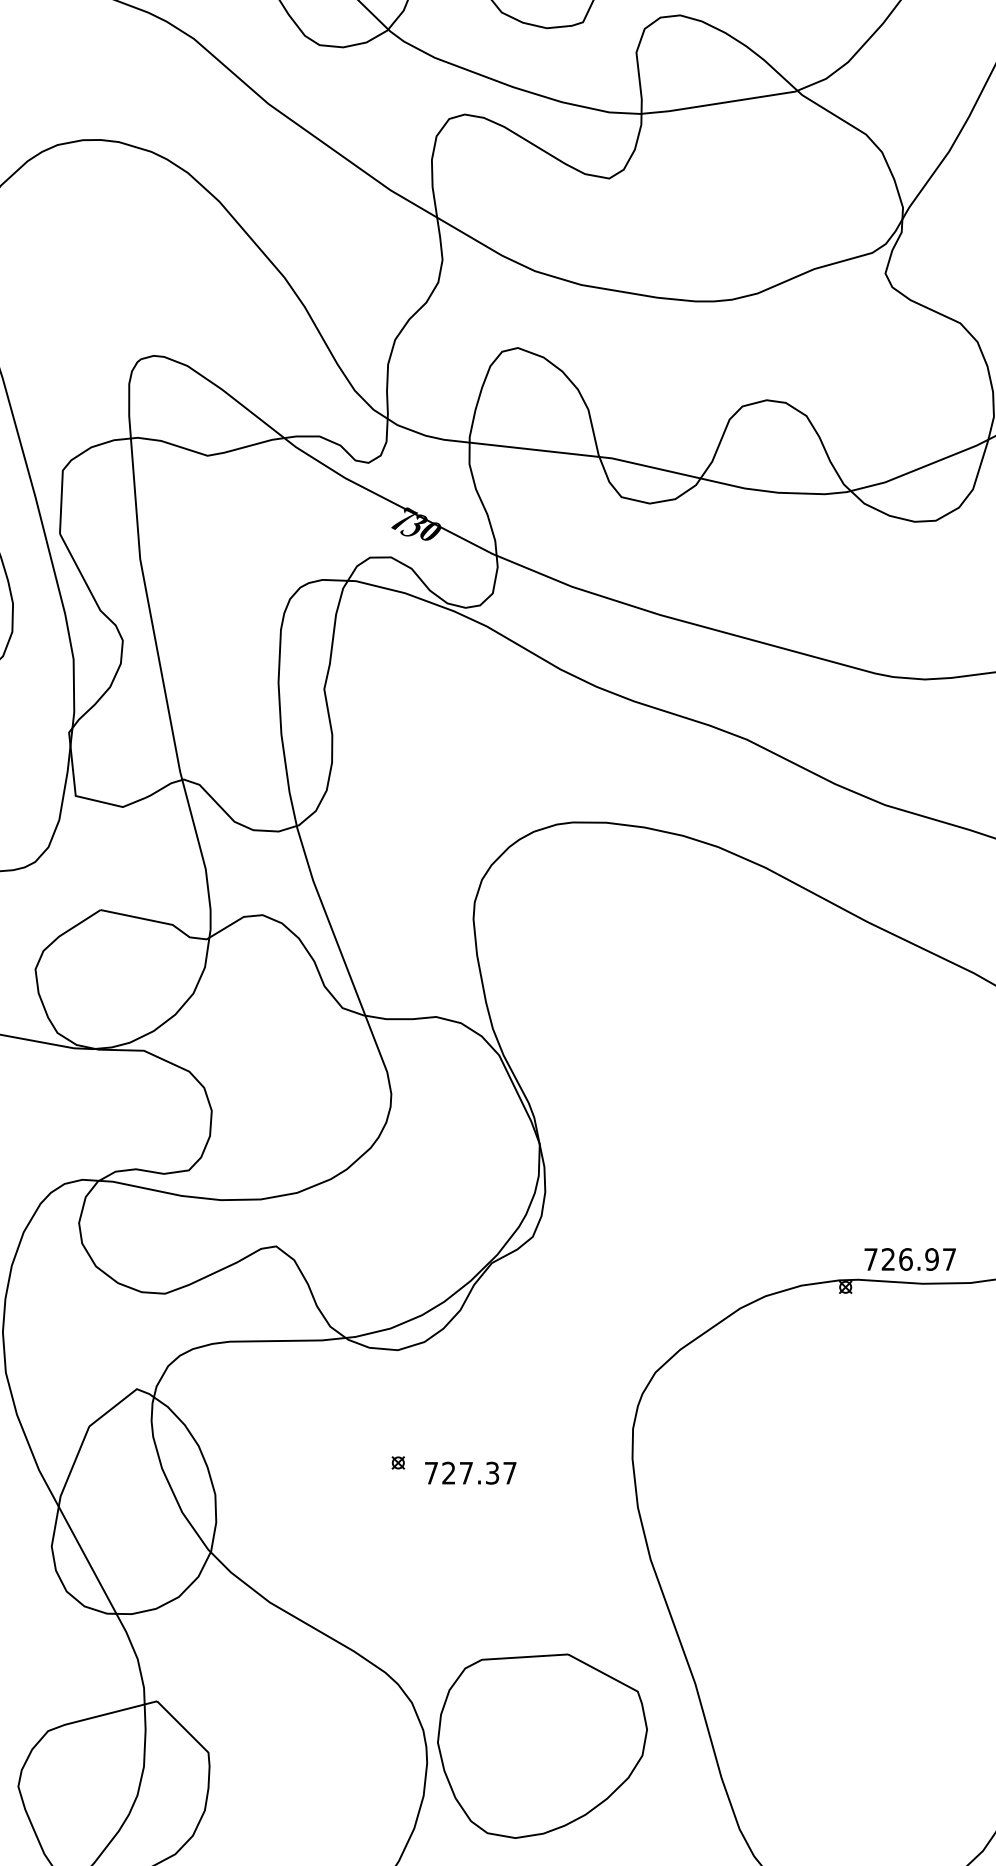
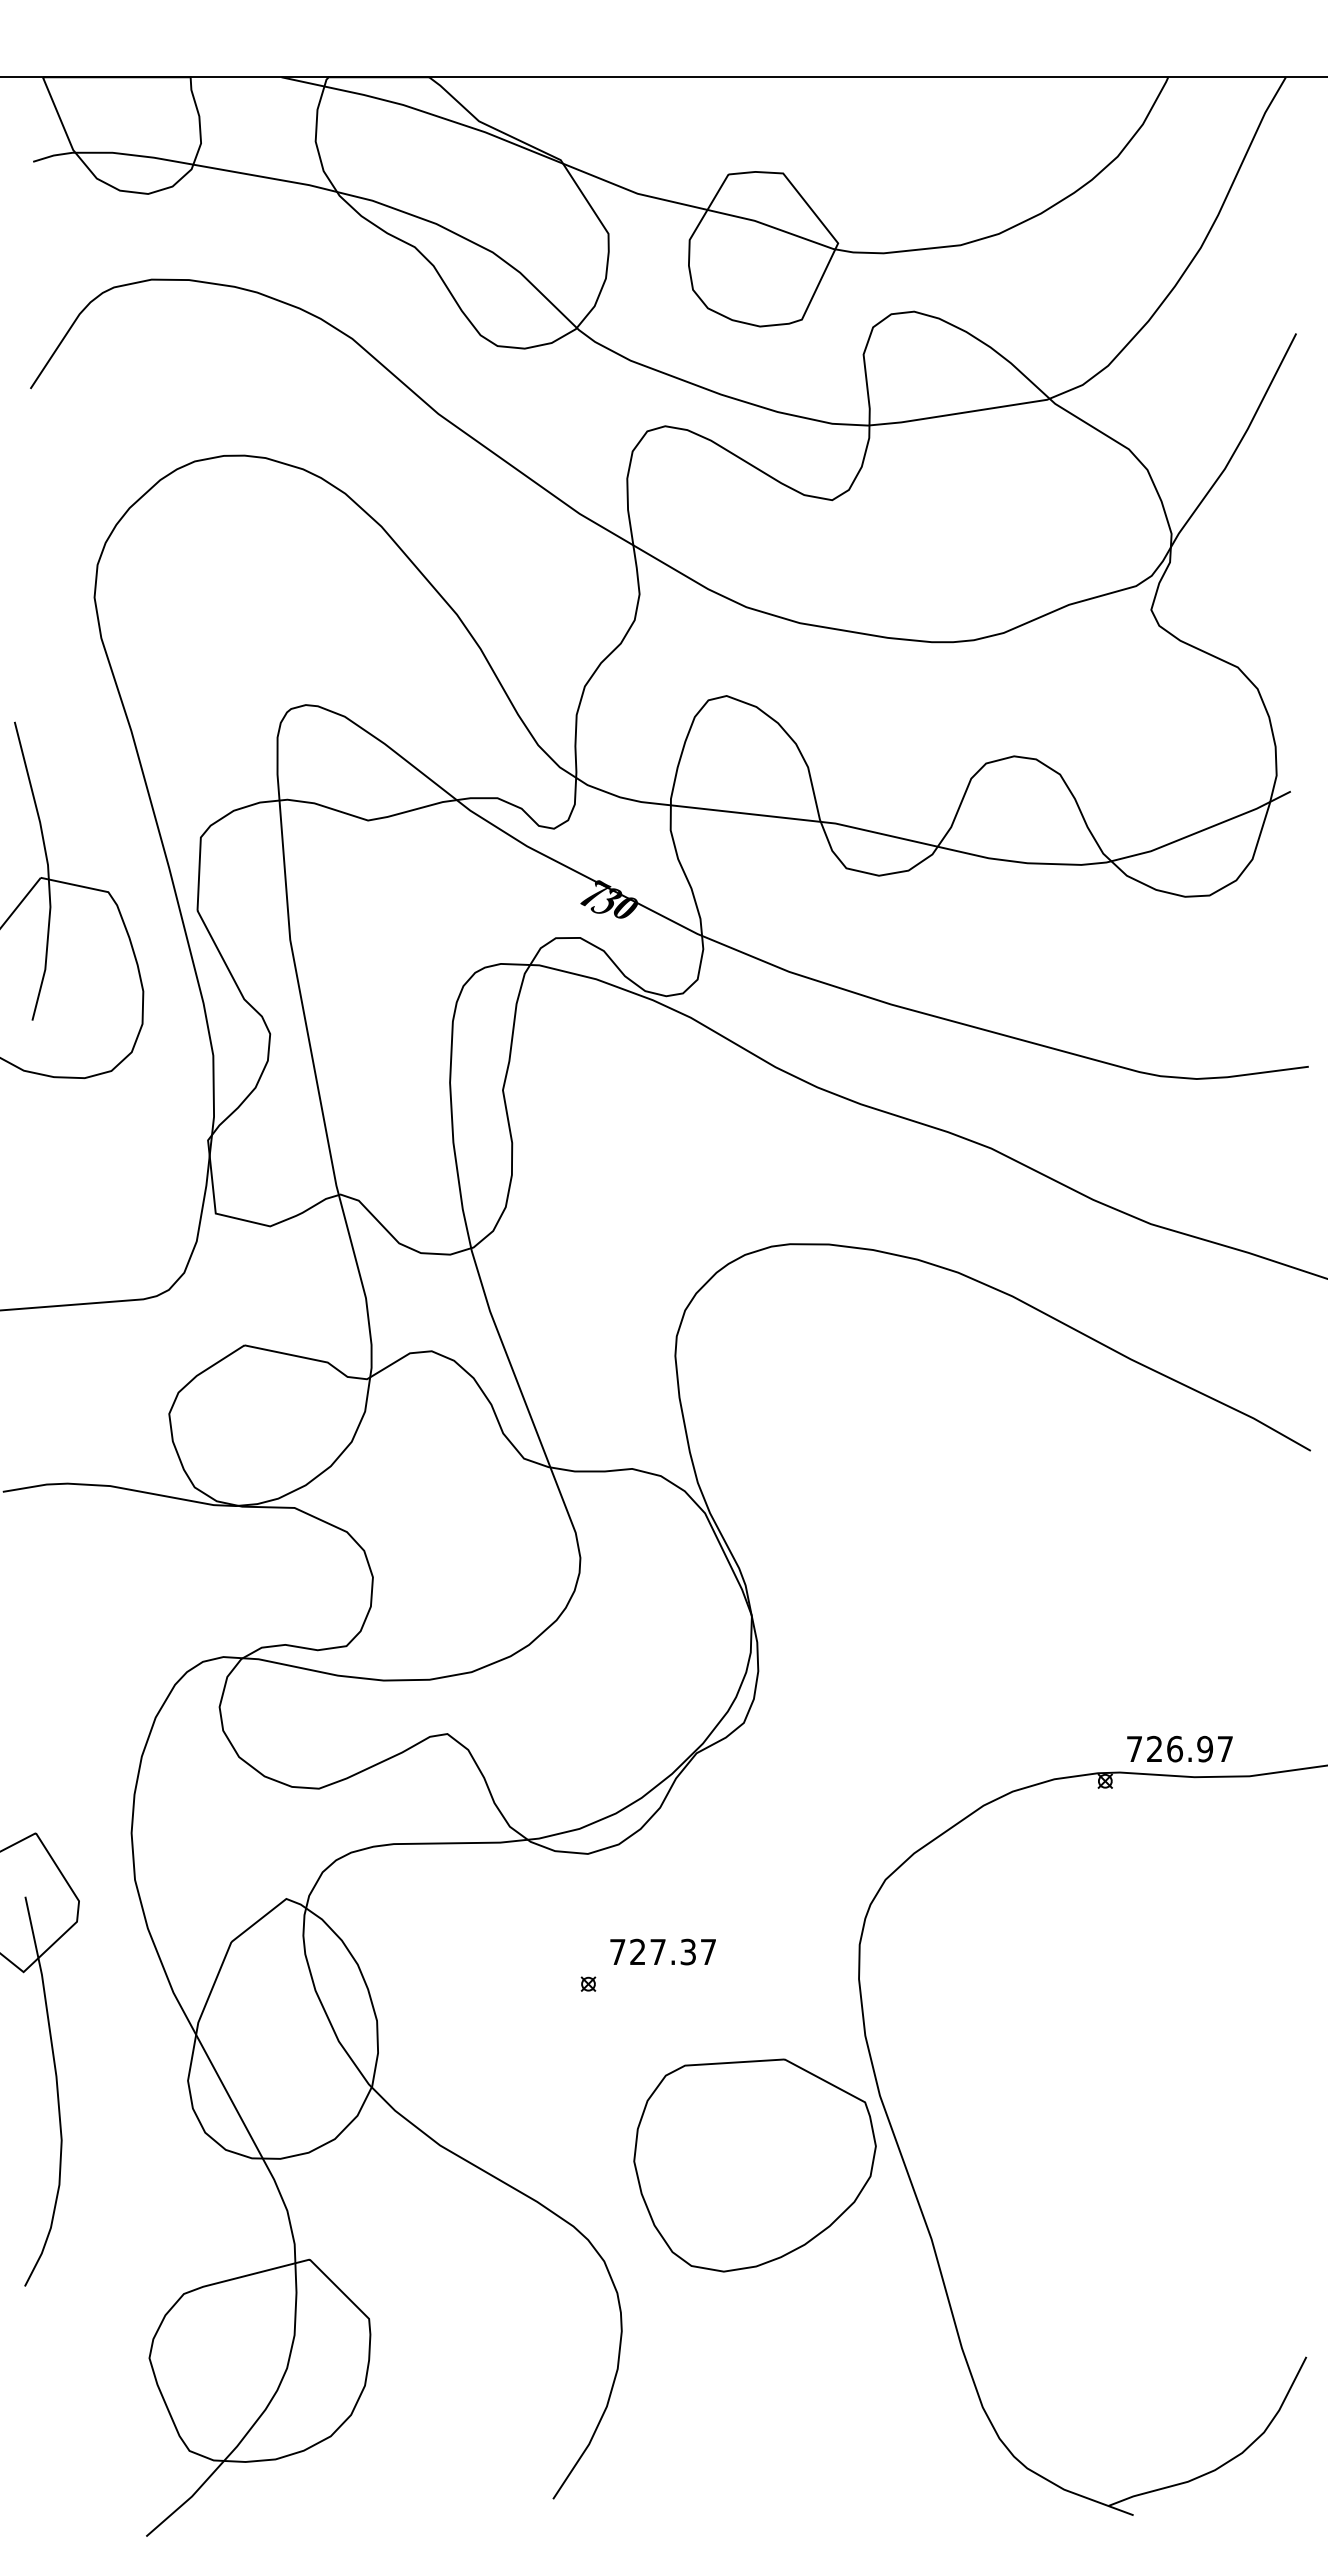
text: (470, 1472) -> (662, 1951), moved
part: (542, 1746) -> (754, 2165), moved

